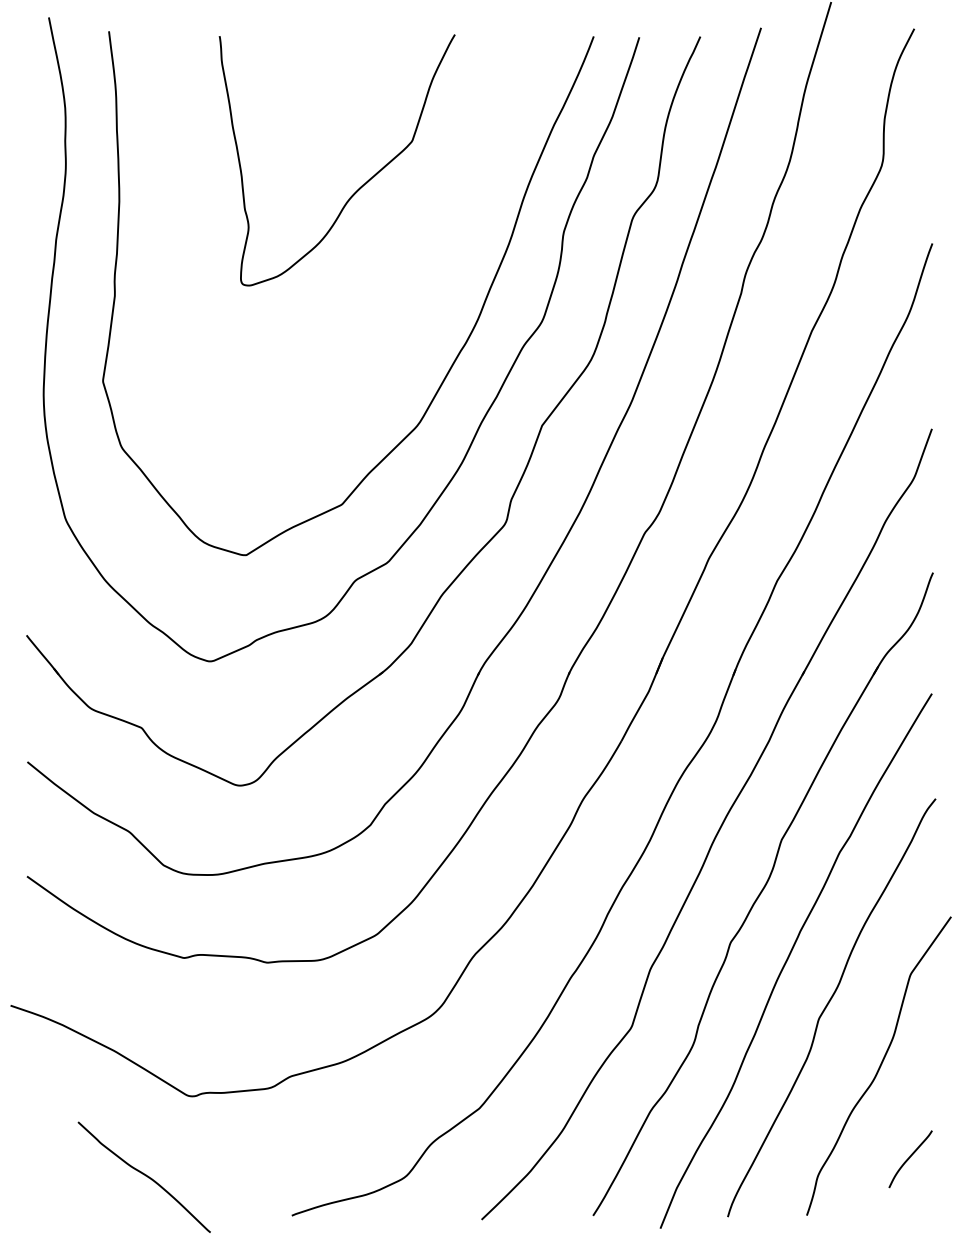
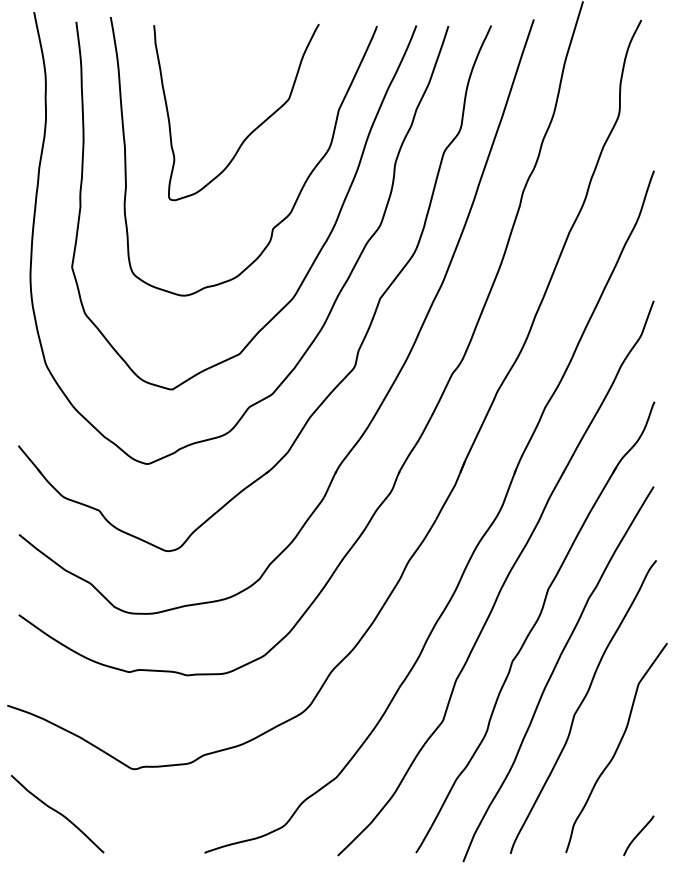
curve: (431, 265) -> (302, 186), added
curve: (909, 1159) -> (638, 835), moved
curve: (144, 1175) -> (57, 812), moved

